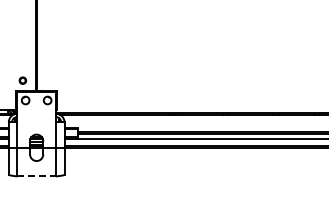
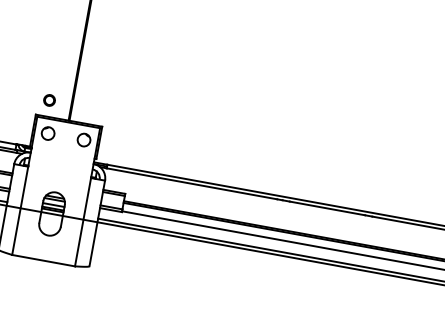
line: (37, 176) -> (44, 260), dashed -> solid

